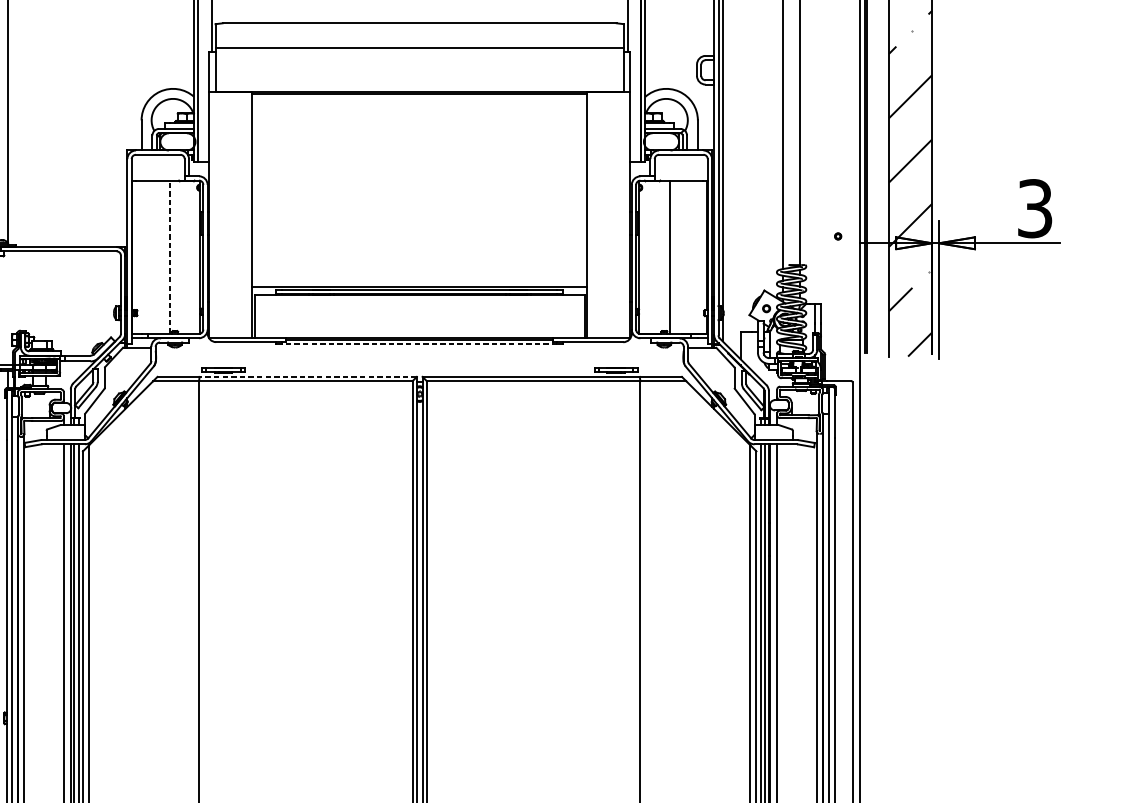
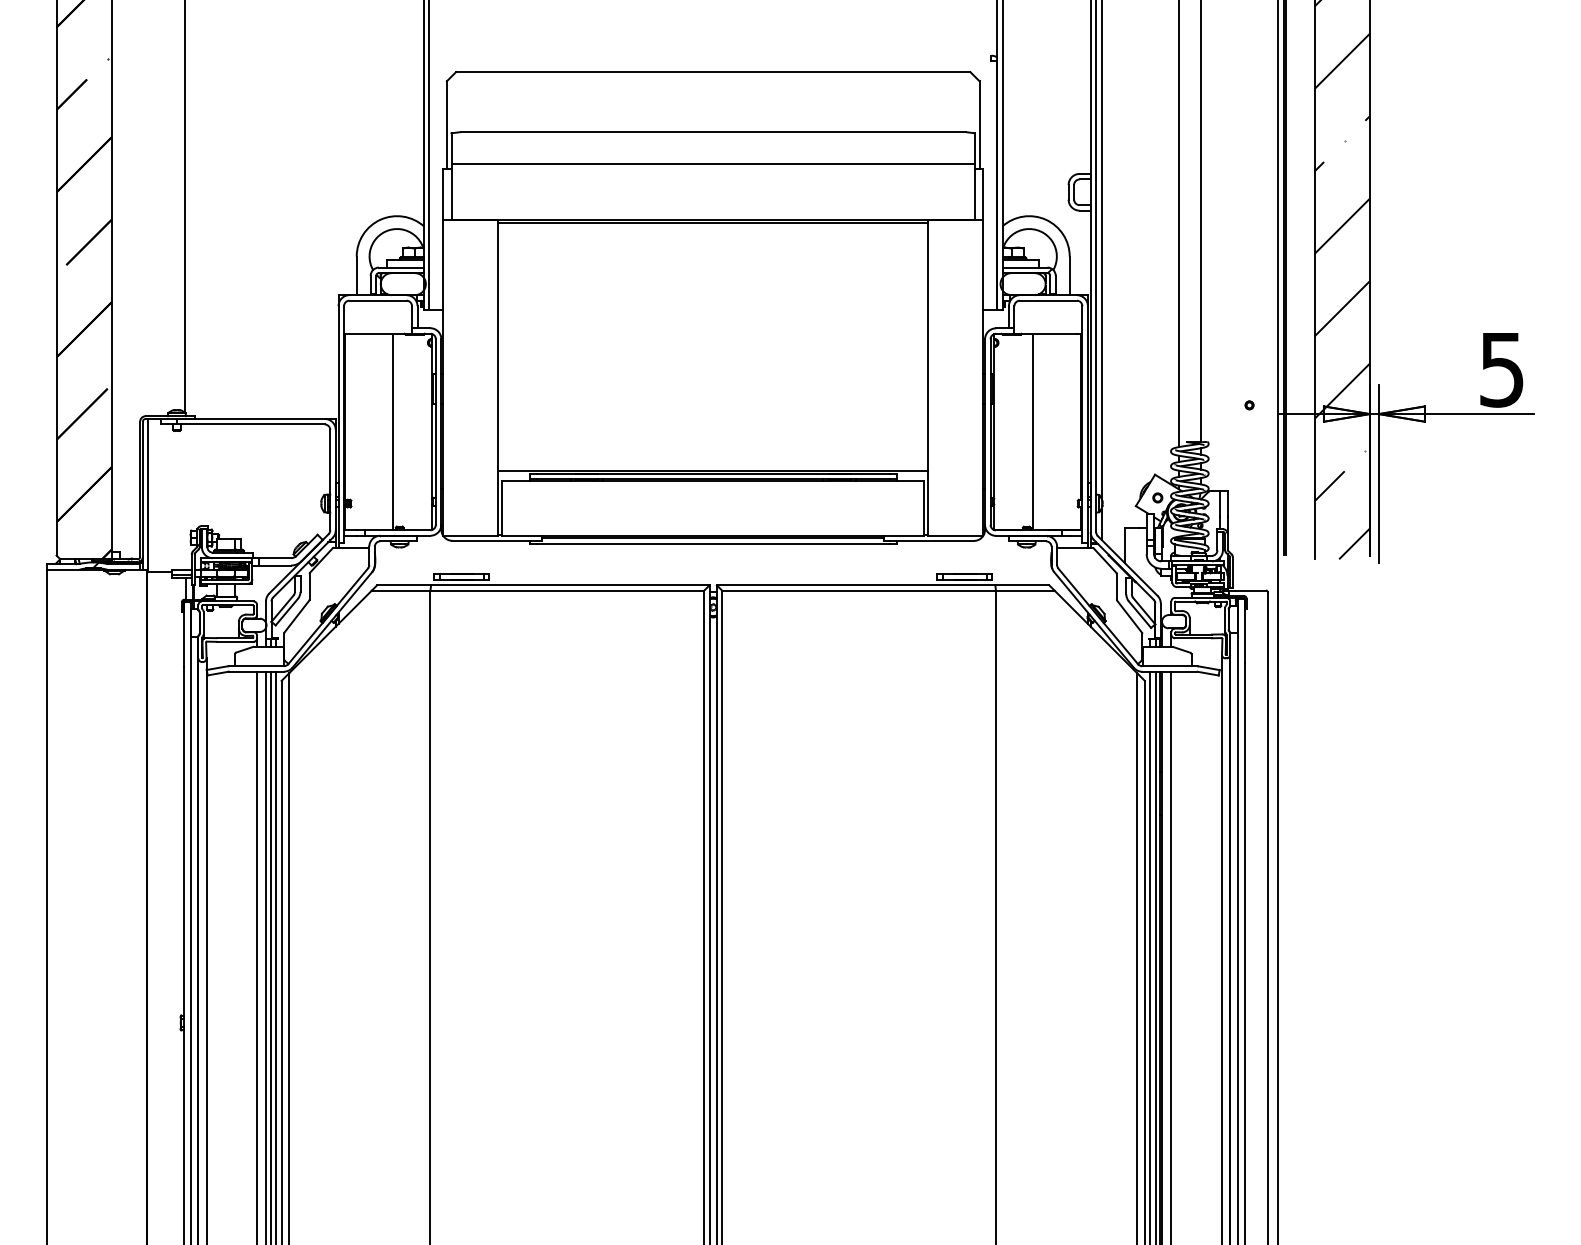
text: (1034, 208) -> (1501, 369), 3 -> 5
line: (170, 256) -> (393, 431), dashed -> solid
line: (419, 344) -> (712, 543), dashed -> solid
line: (307, 377) -> (569, 585), dashed -> solid

